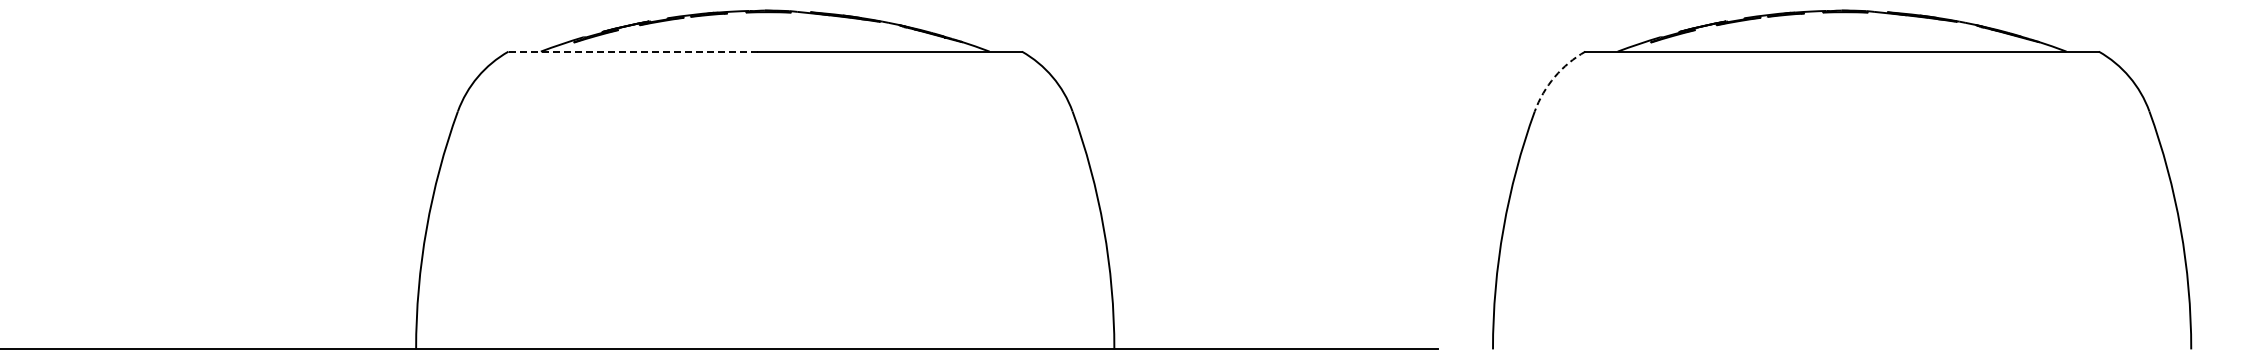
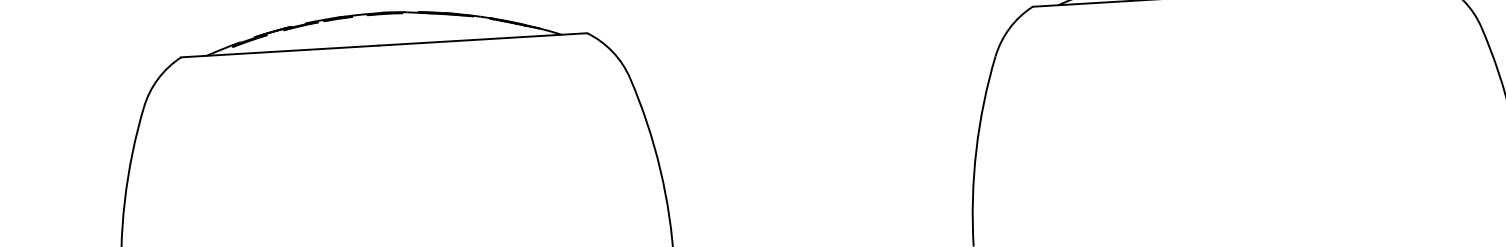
line: (633, 51) -> (280, 51), dashed -> solid
arc: (1554, 77) -> (1009, 28), dashed -> solid

